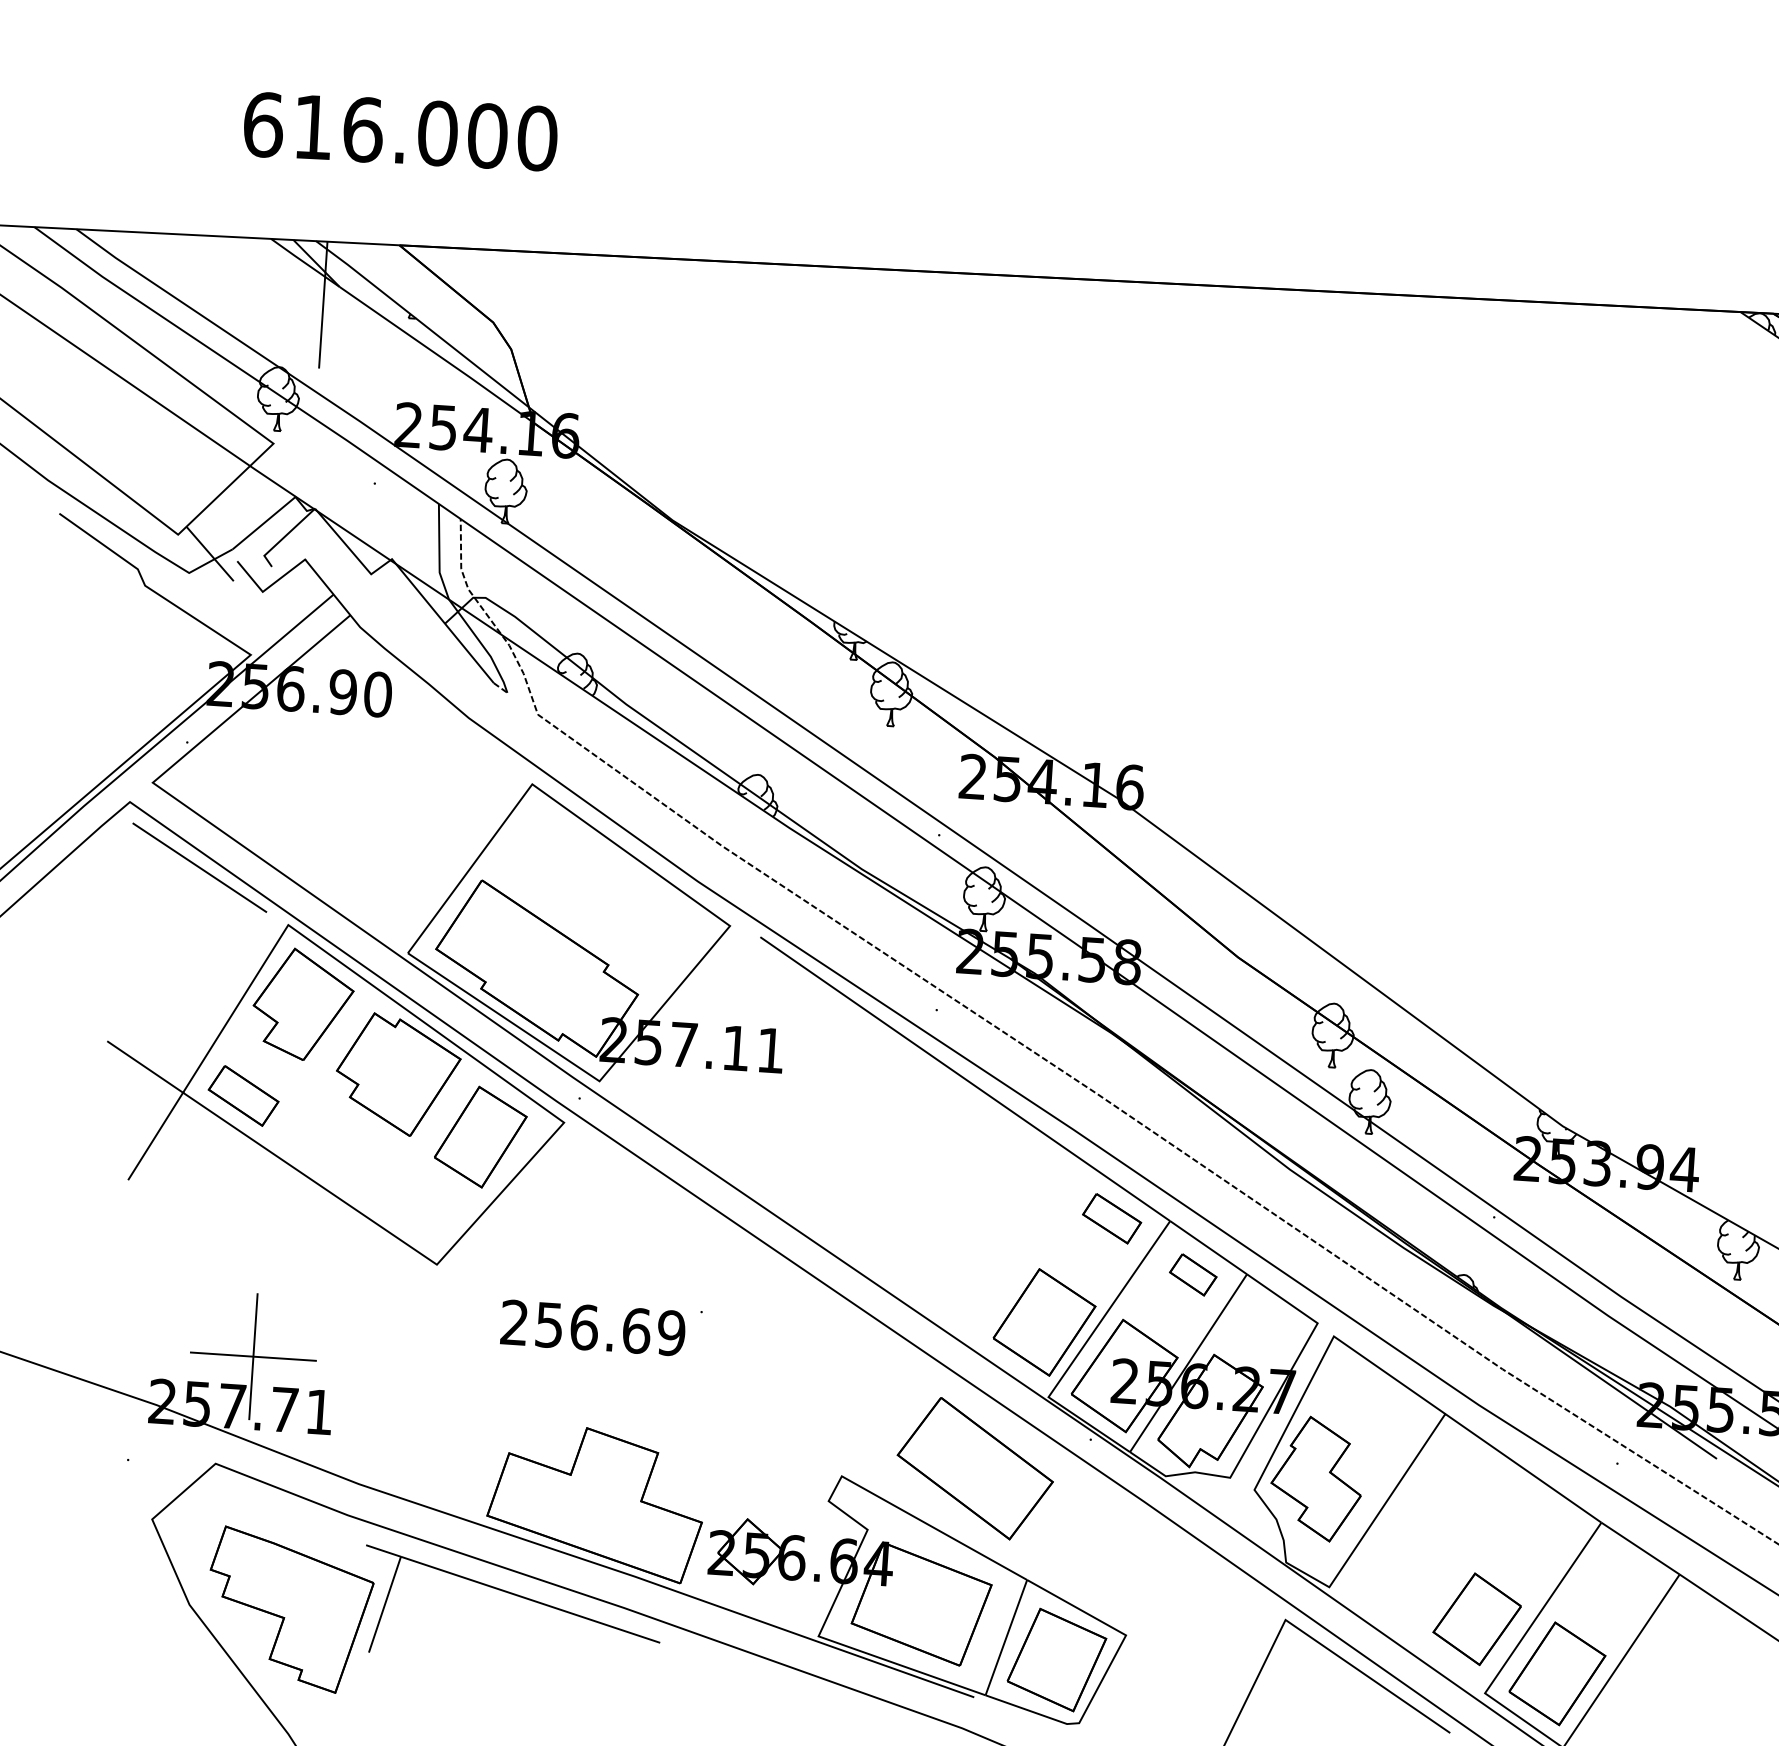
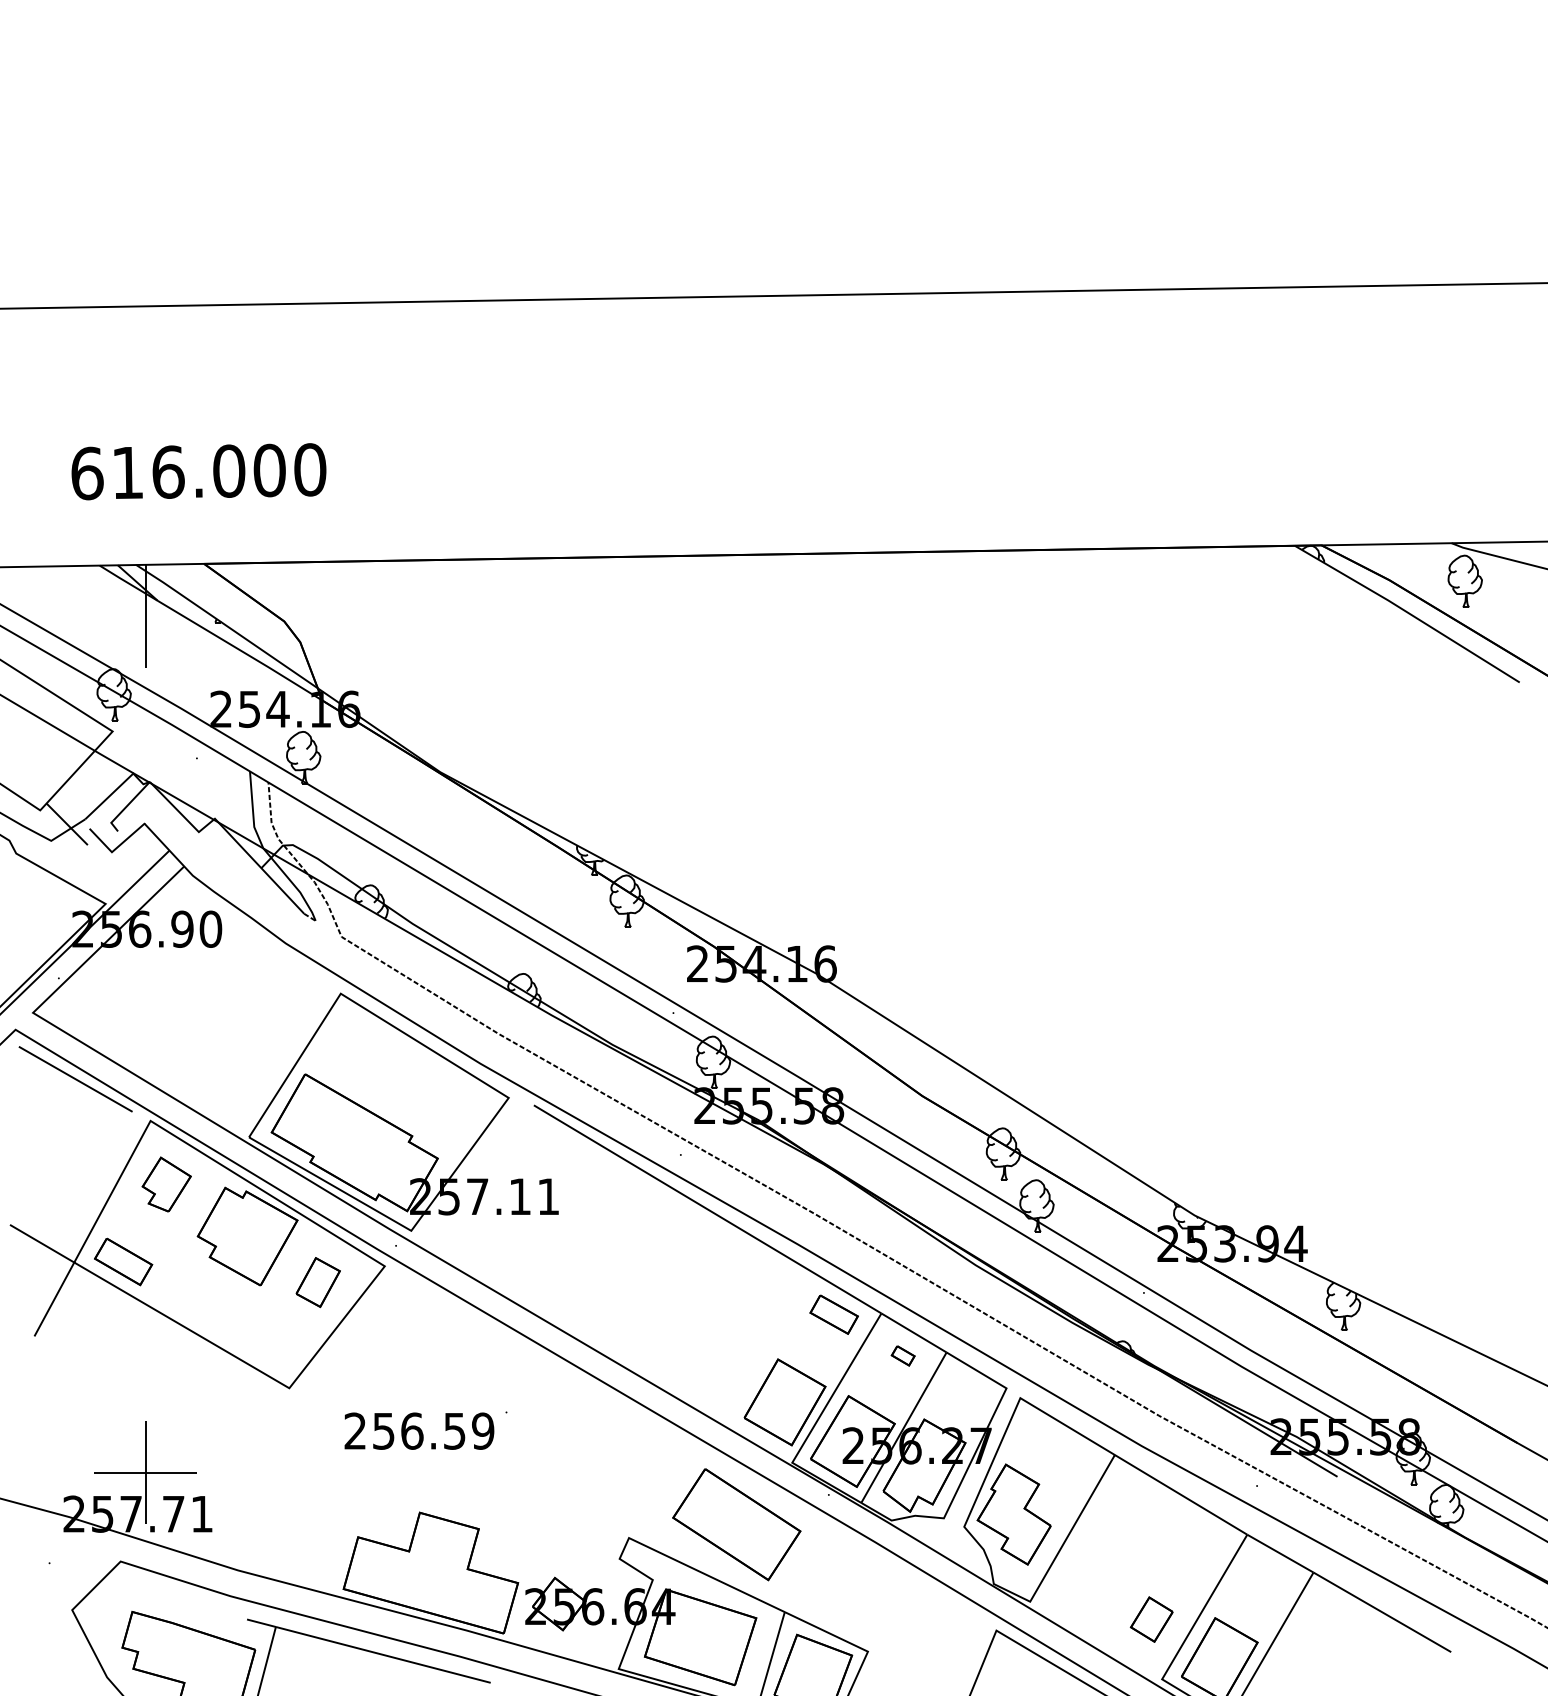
part: (302, 1004) -> (166, 1184), size x0.6
part: (481, 1137) -> (318, 1282), size x0.6
part: (1193, 1274) -> (903, 1355), size x0.6
text: (636, 1330) -> (454, 1430), 256.69 -> 256.59
part: (1476, 1618) -> (1151, 1619), size x0.6

